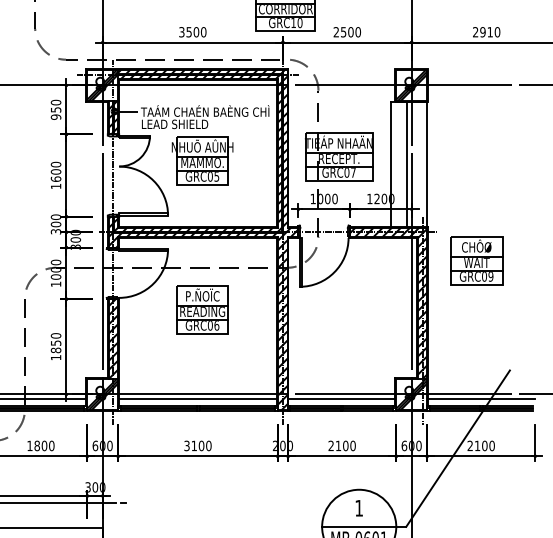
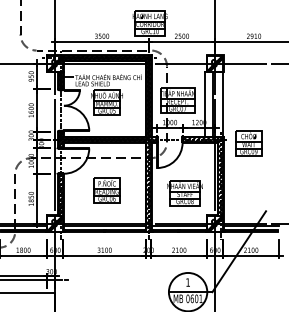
part: (475, 260) -> (248, 143), moved
part: (201, 309) -> (106, 190), moved
part: (352, 336) -> (184, 193), added

